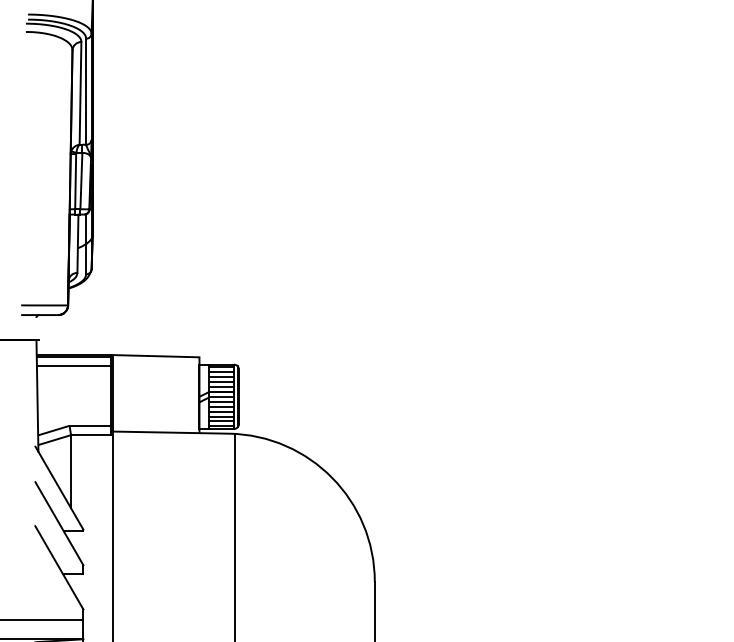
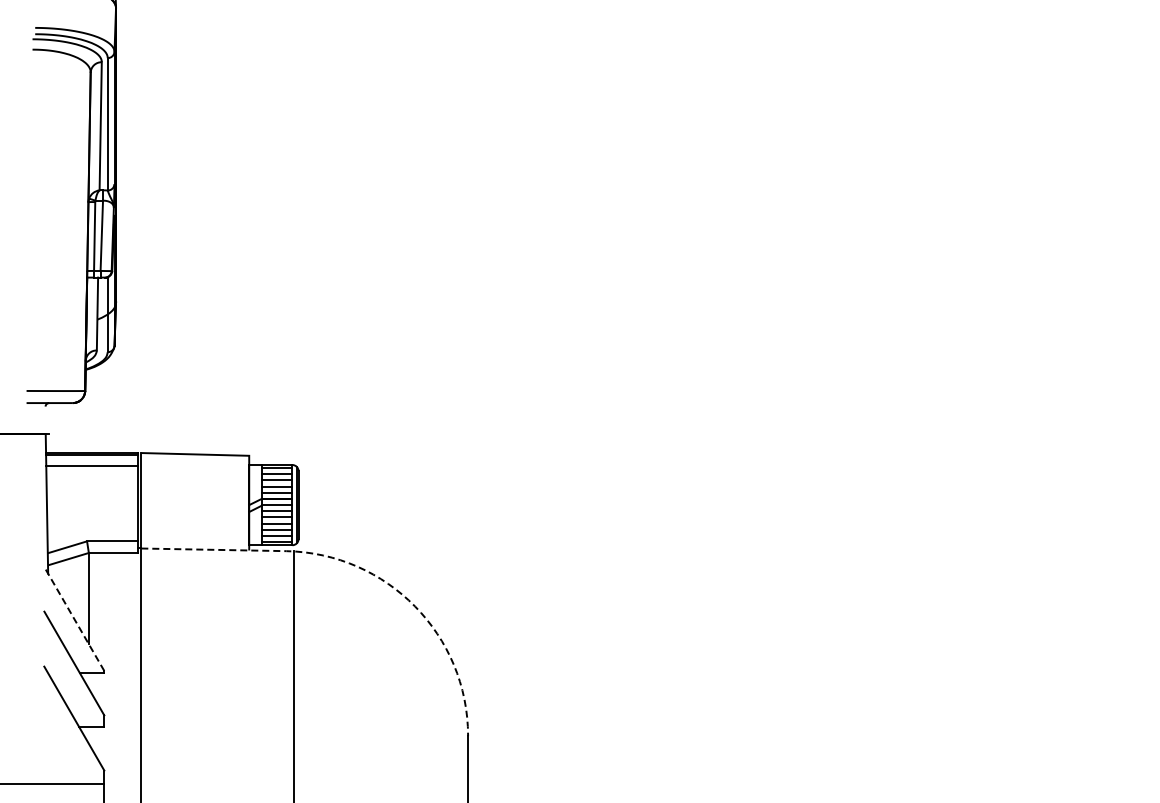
line: (290, 448) -> (362, 569), solid -> dashed
line: (59, 488) -> (74, 619), solid -> dashed

